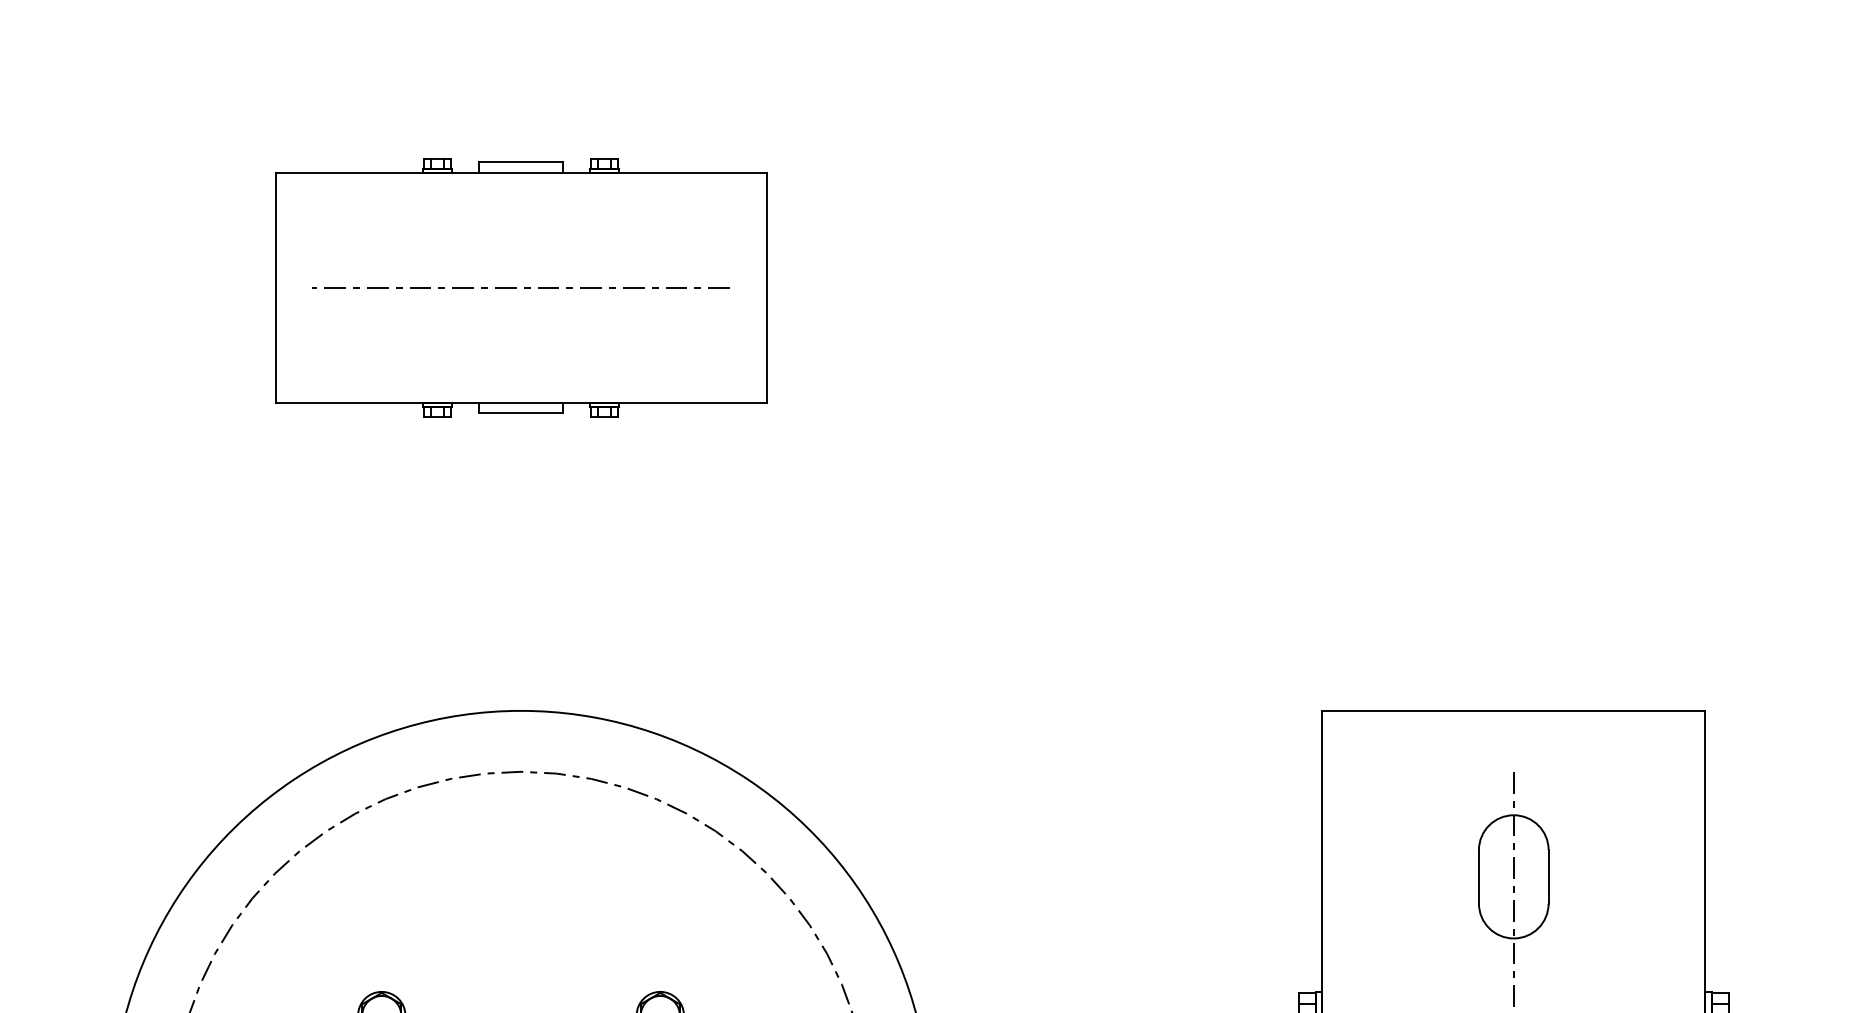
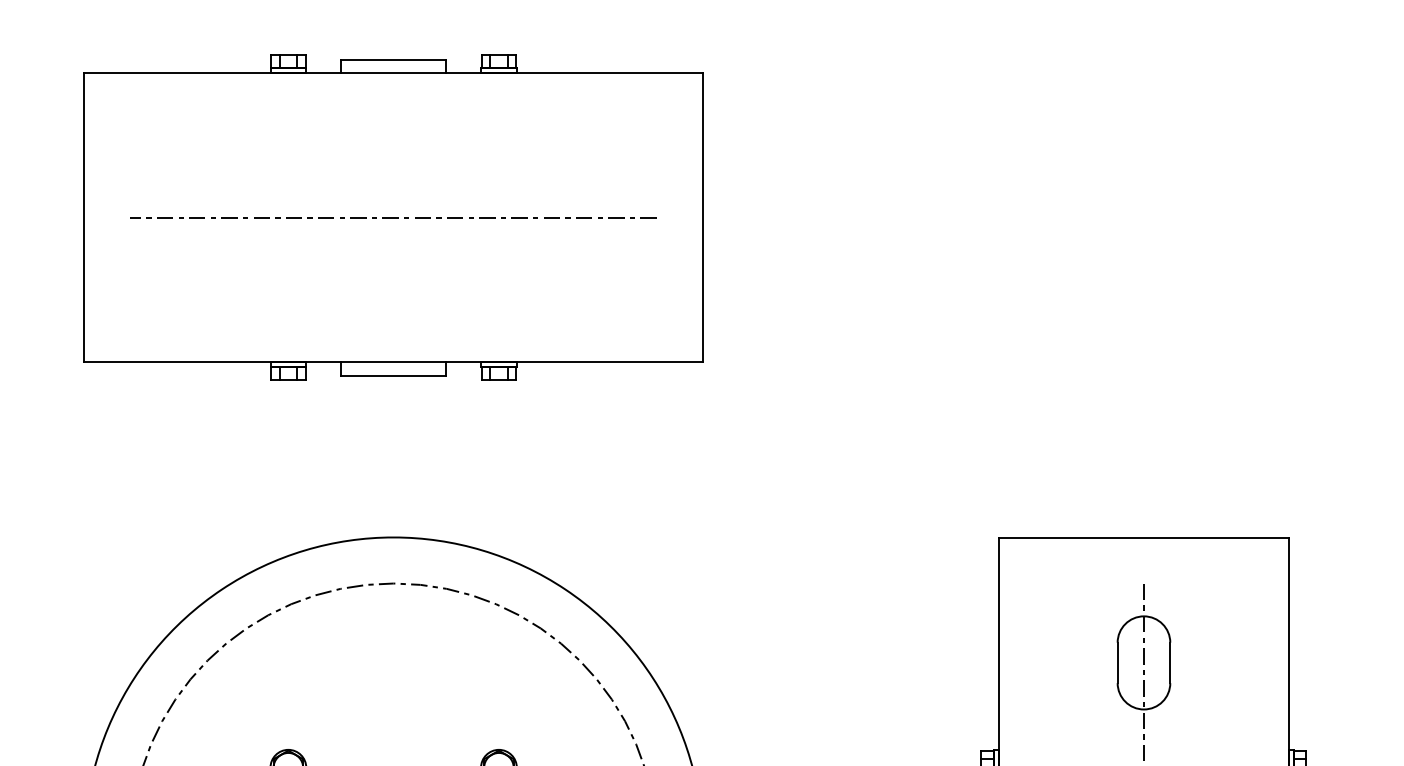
part: (520, 287) -> (393, 217), size x1.67

